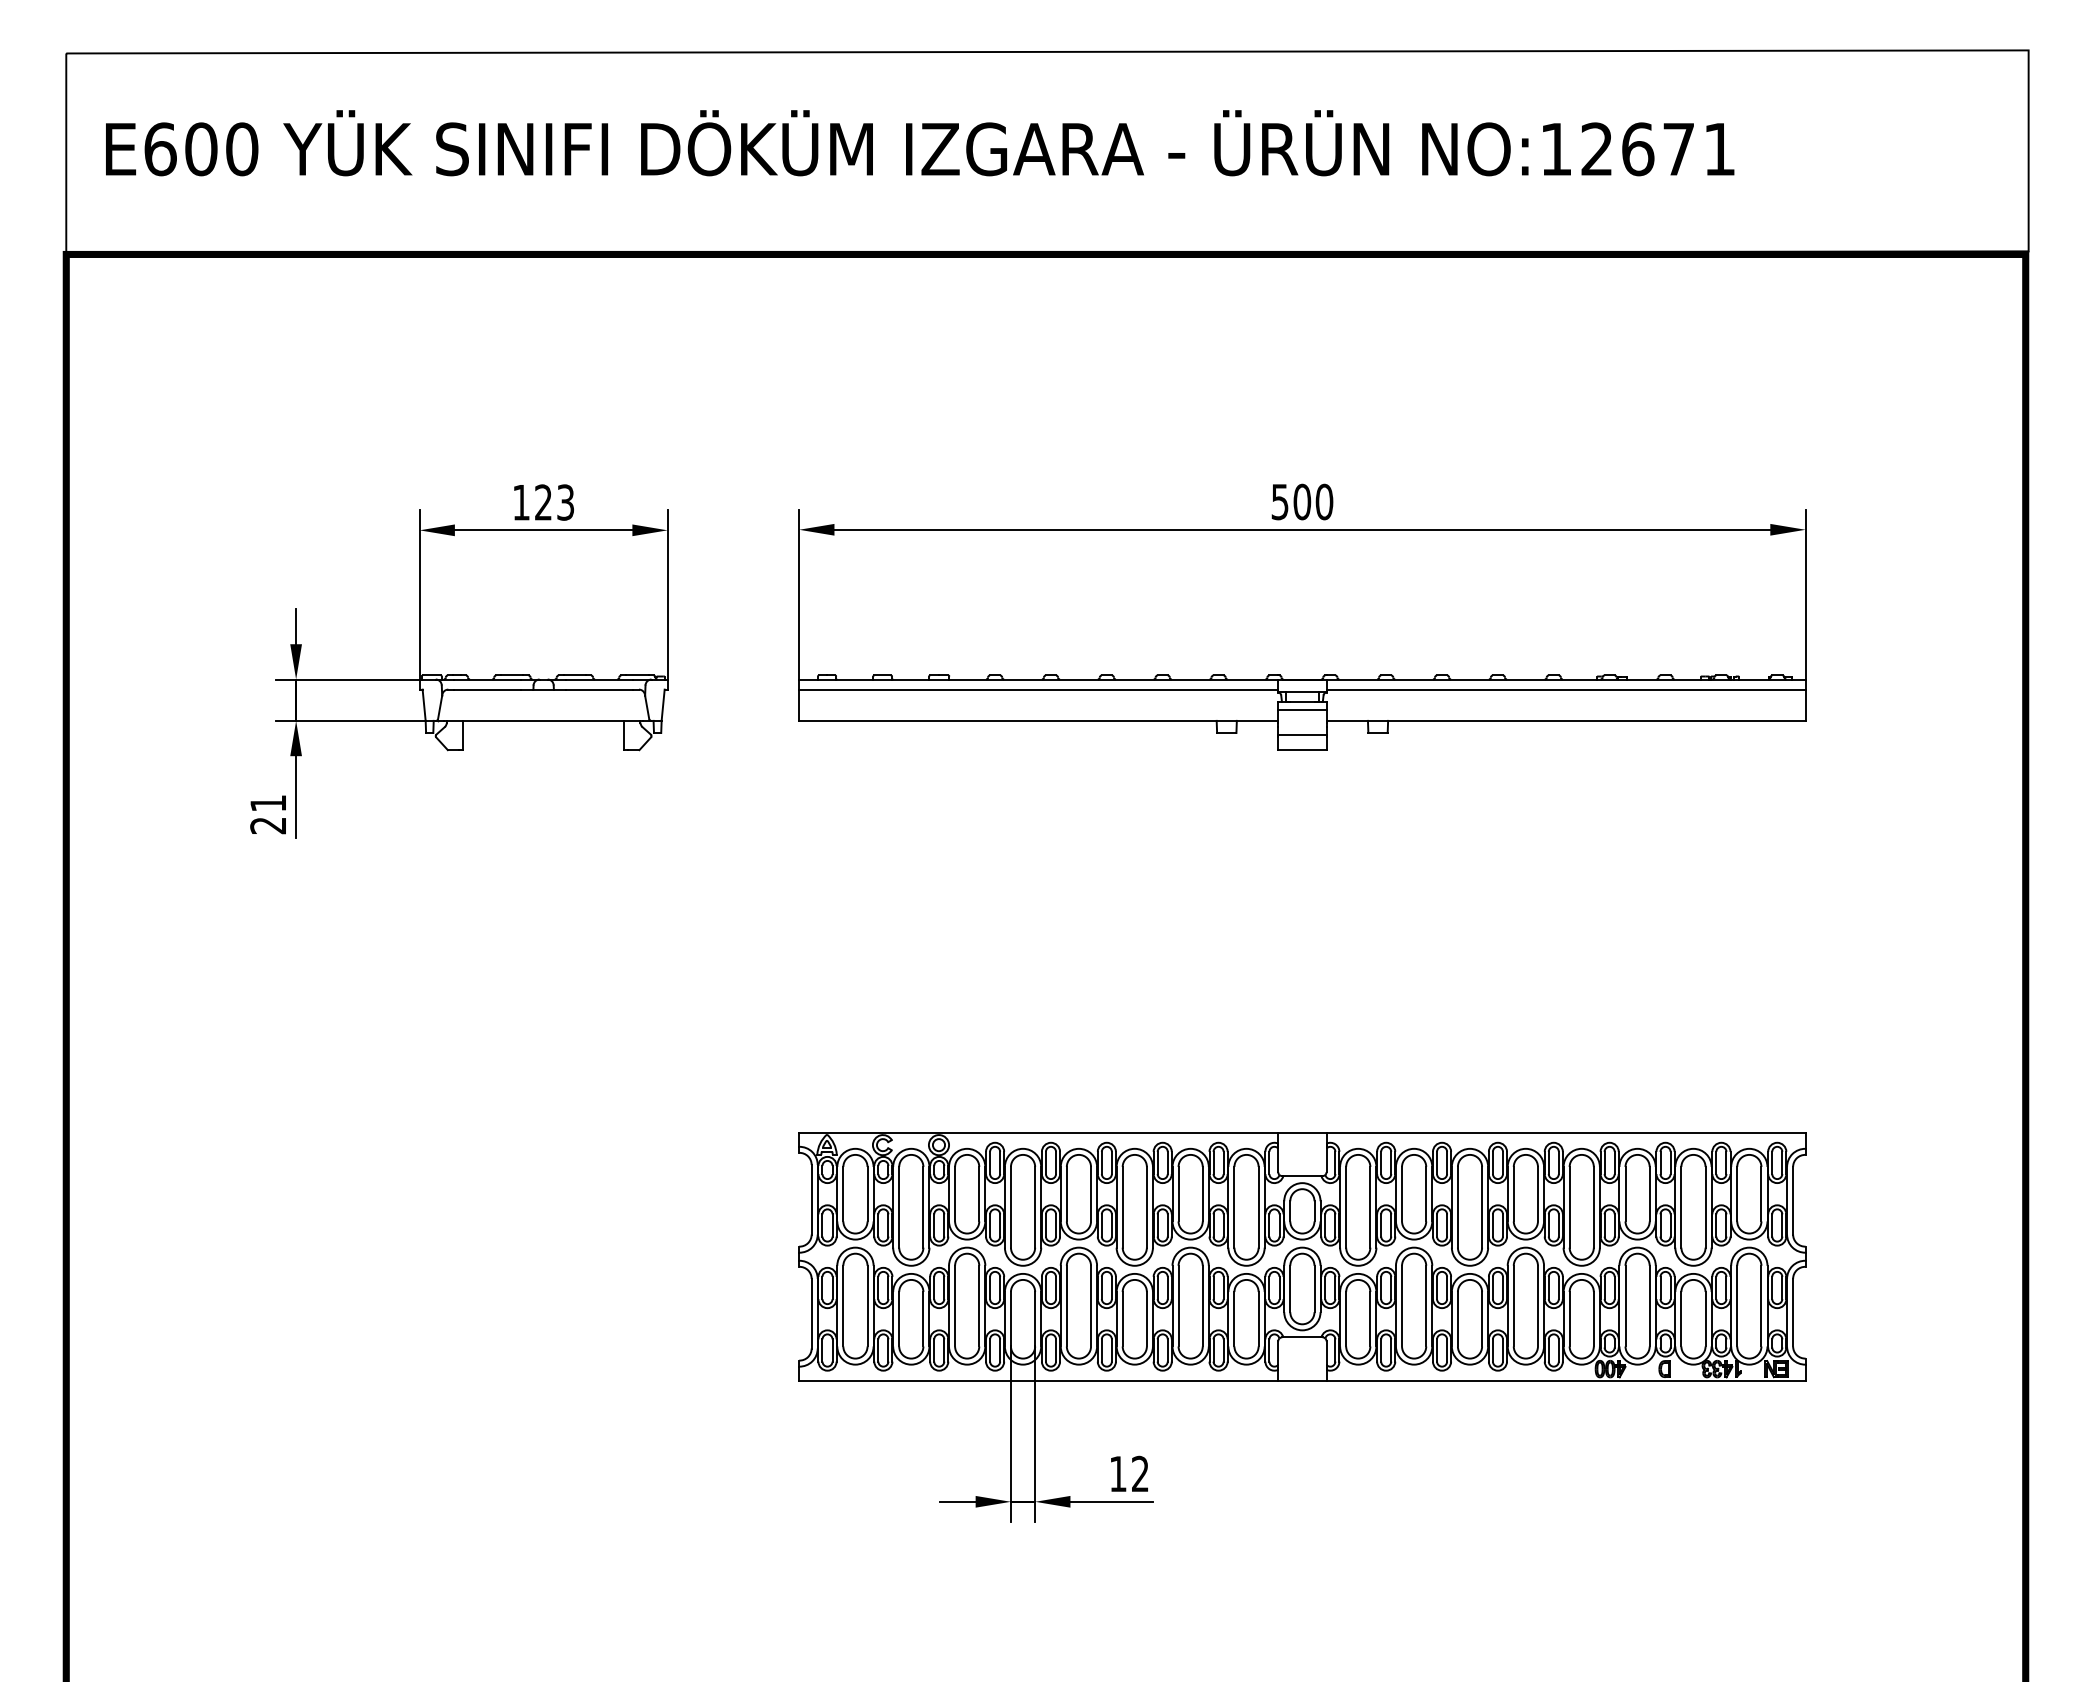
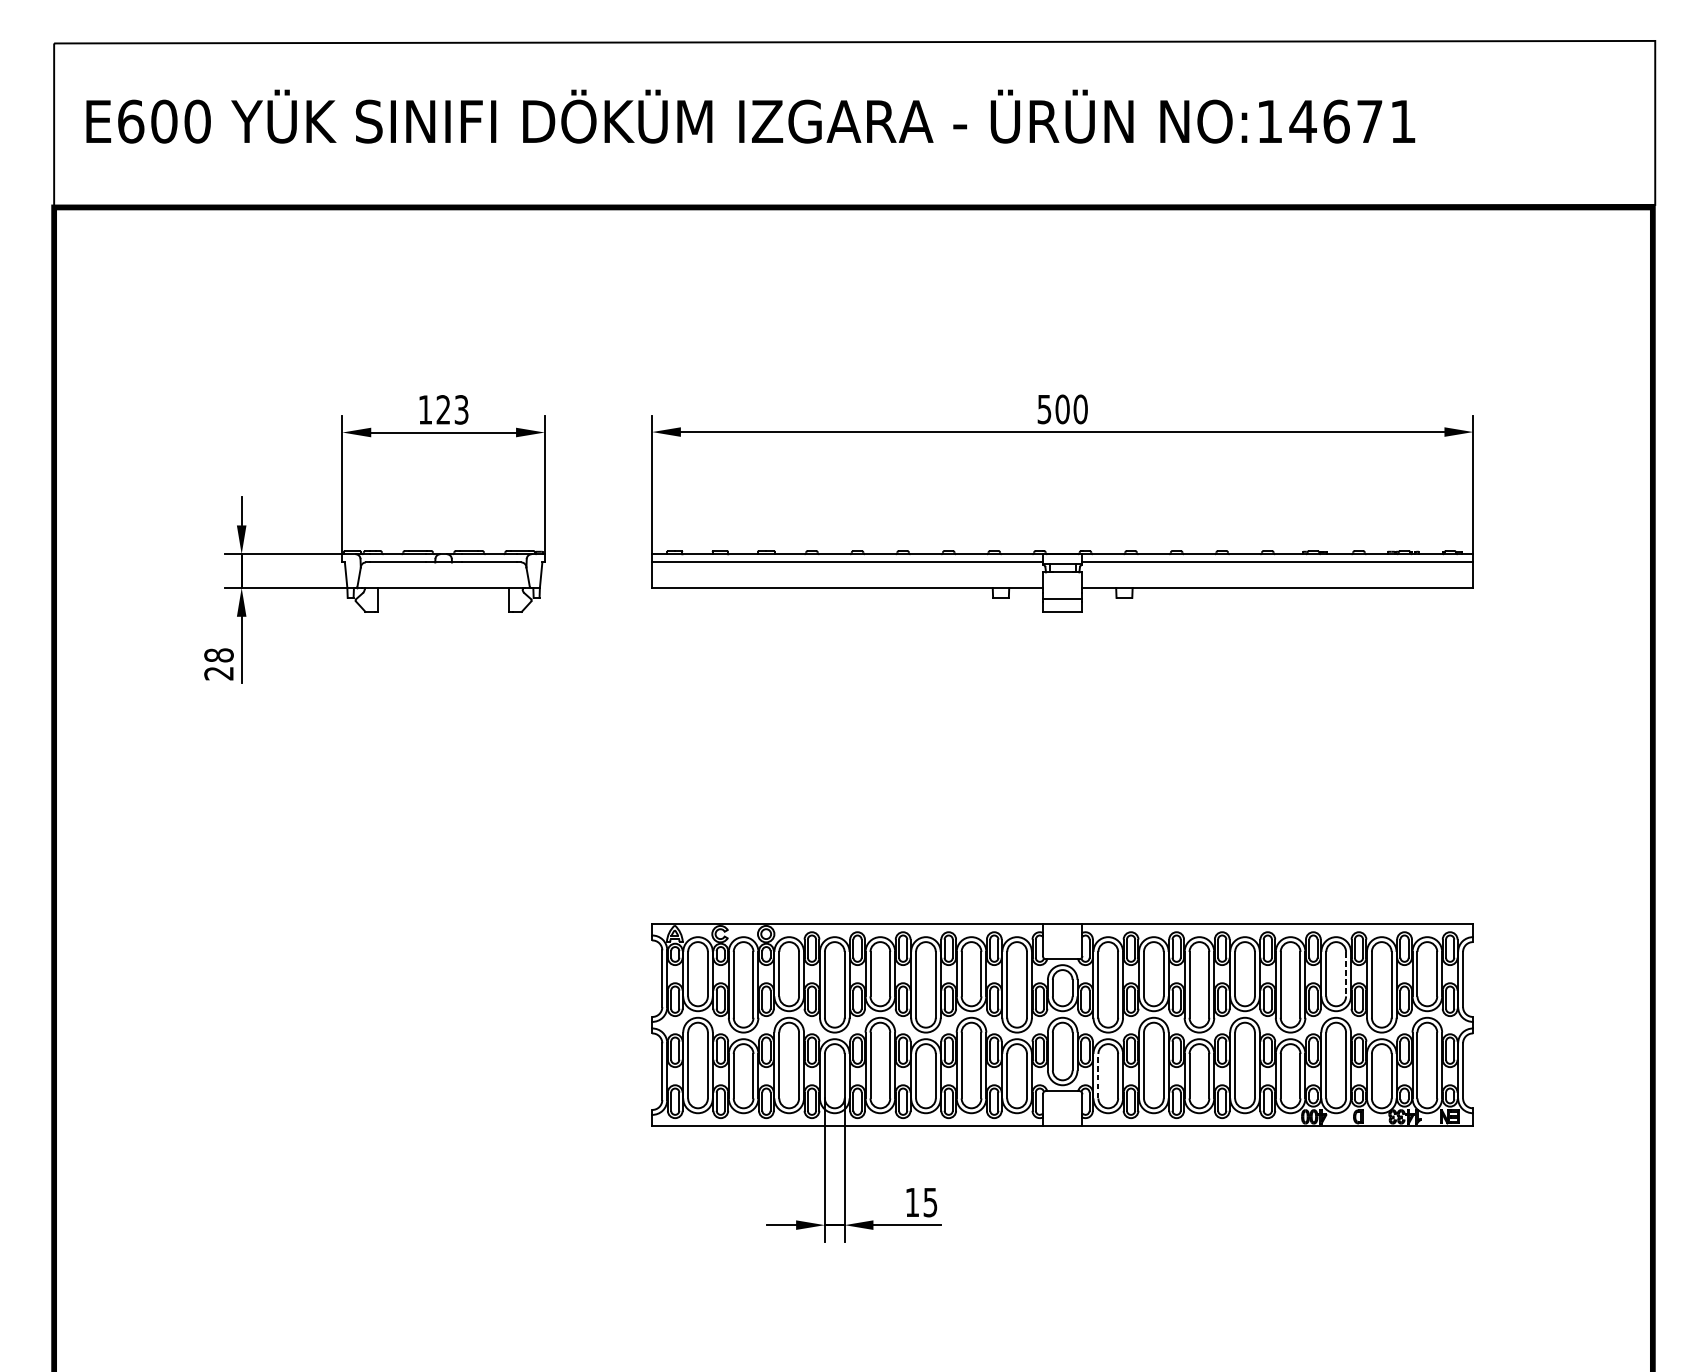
text: (1597, 148) -> (1303, 120), NO:12671 -> NO:14671
line: (1302, 709) -> (1062, 578), removed
text: (268, 803) -> (219, 655), 21 -> 28
line: (1649, 1194) -> (1345, 974), solid -> dashed
line: (1346, 1318) -> (1098, 1075), solid -> dashed
text: (1140, 1473) -> (930, 1202), 12 -> 15

